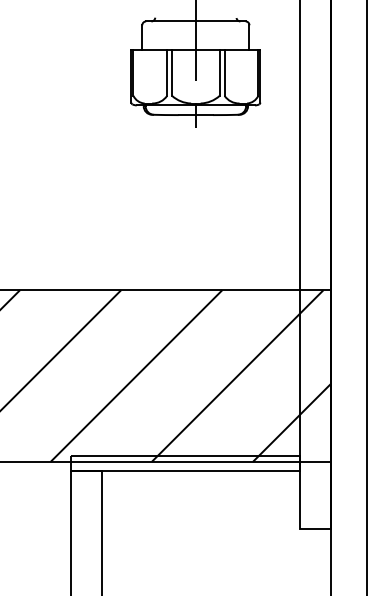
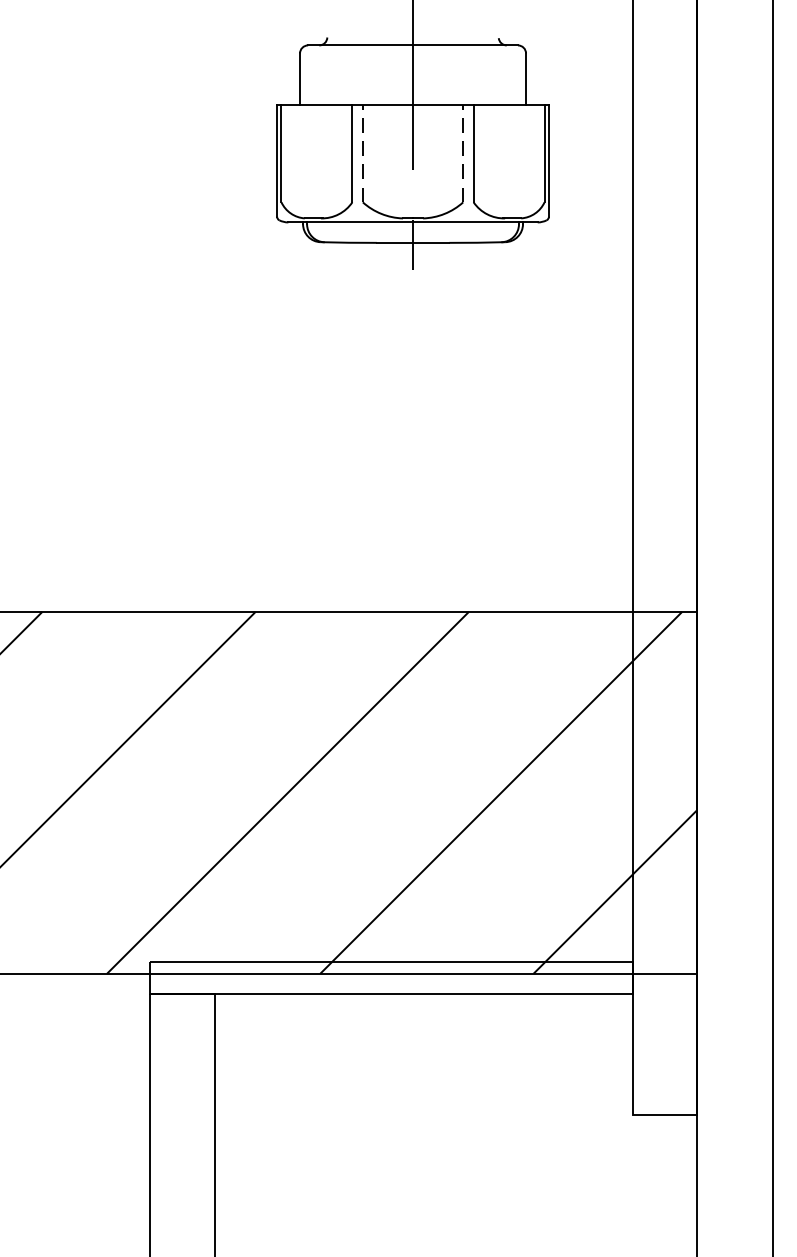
line: (172, 72) -> (363, 153), solid -> dashed
line: (219, 72) -> (462, 153), solid -> dashed

